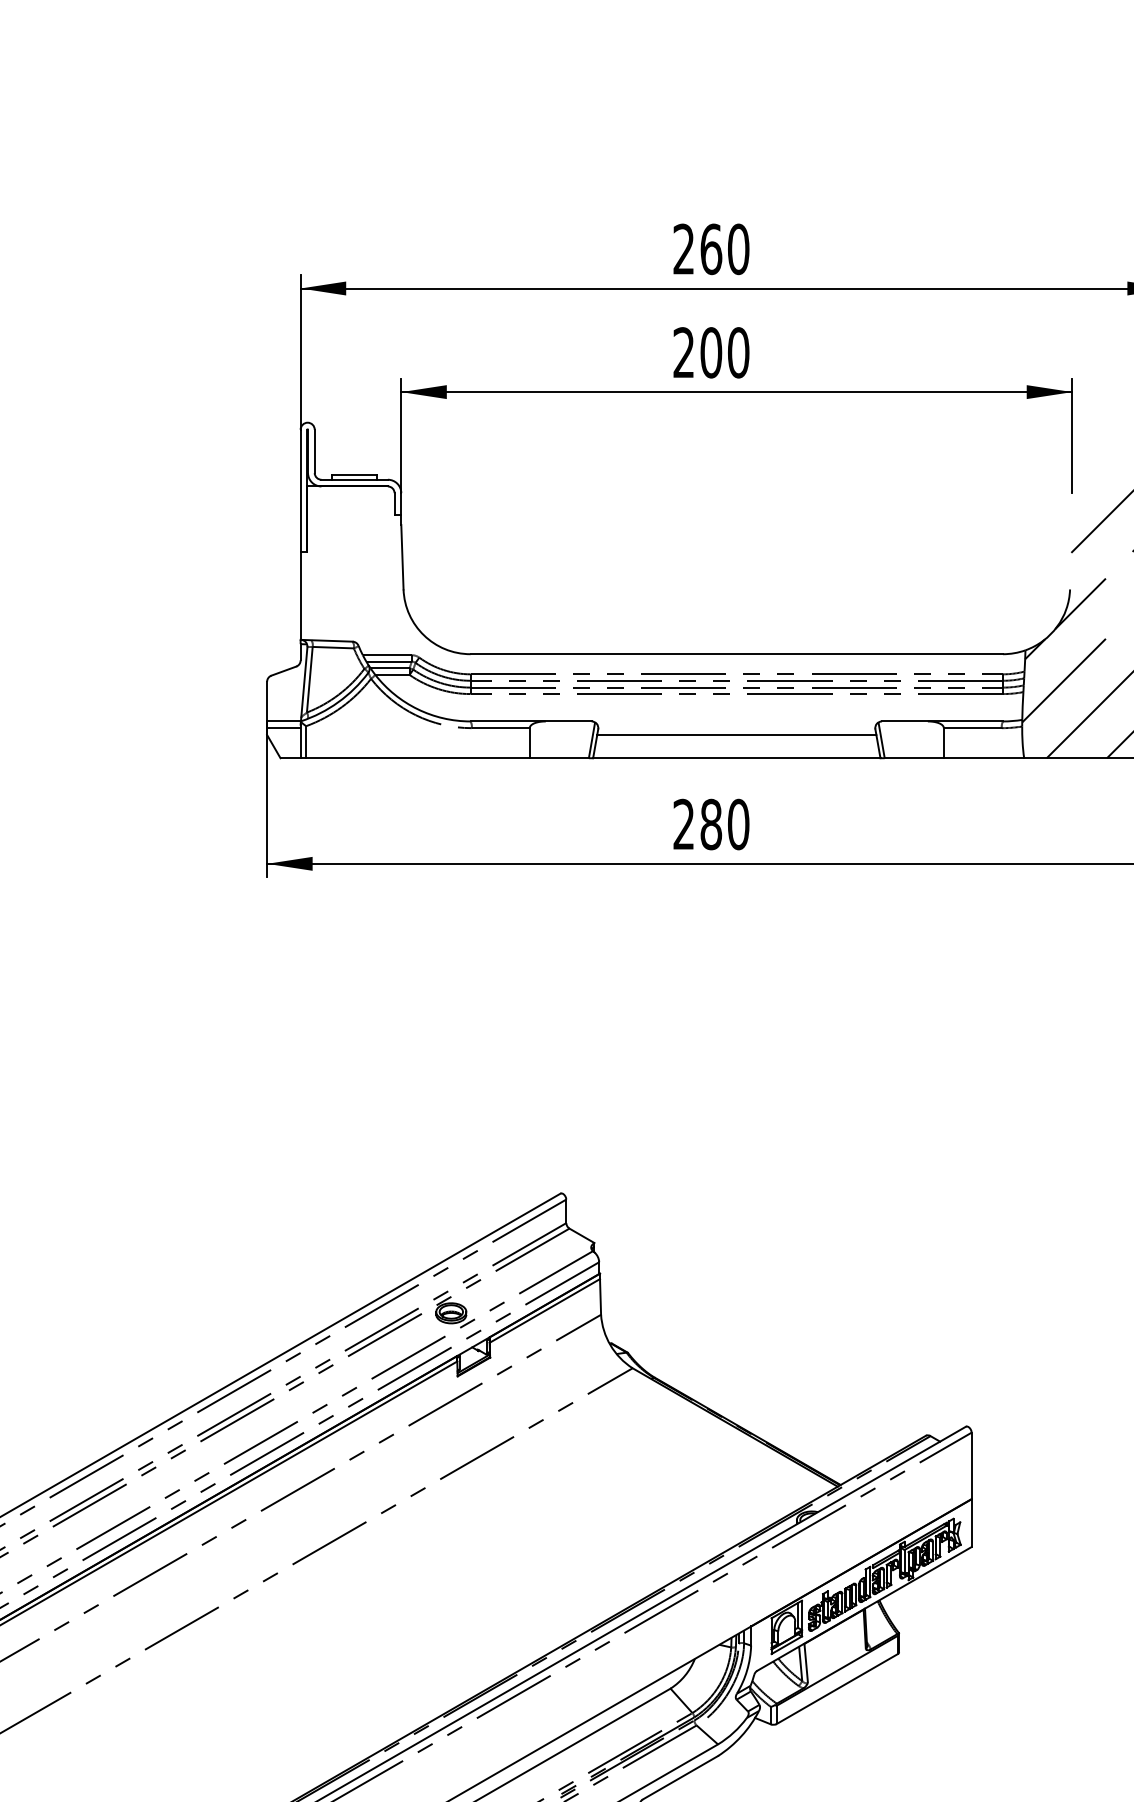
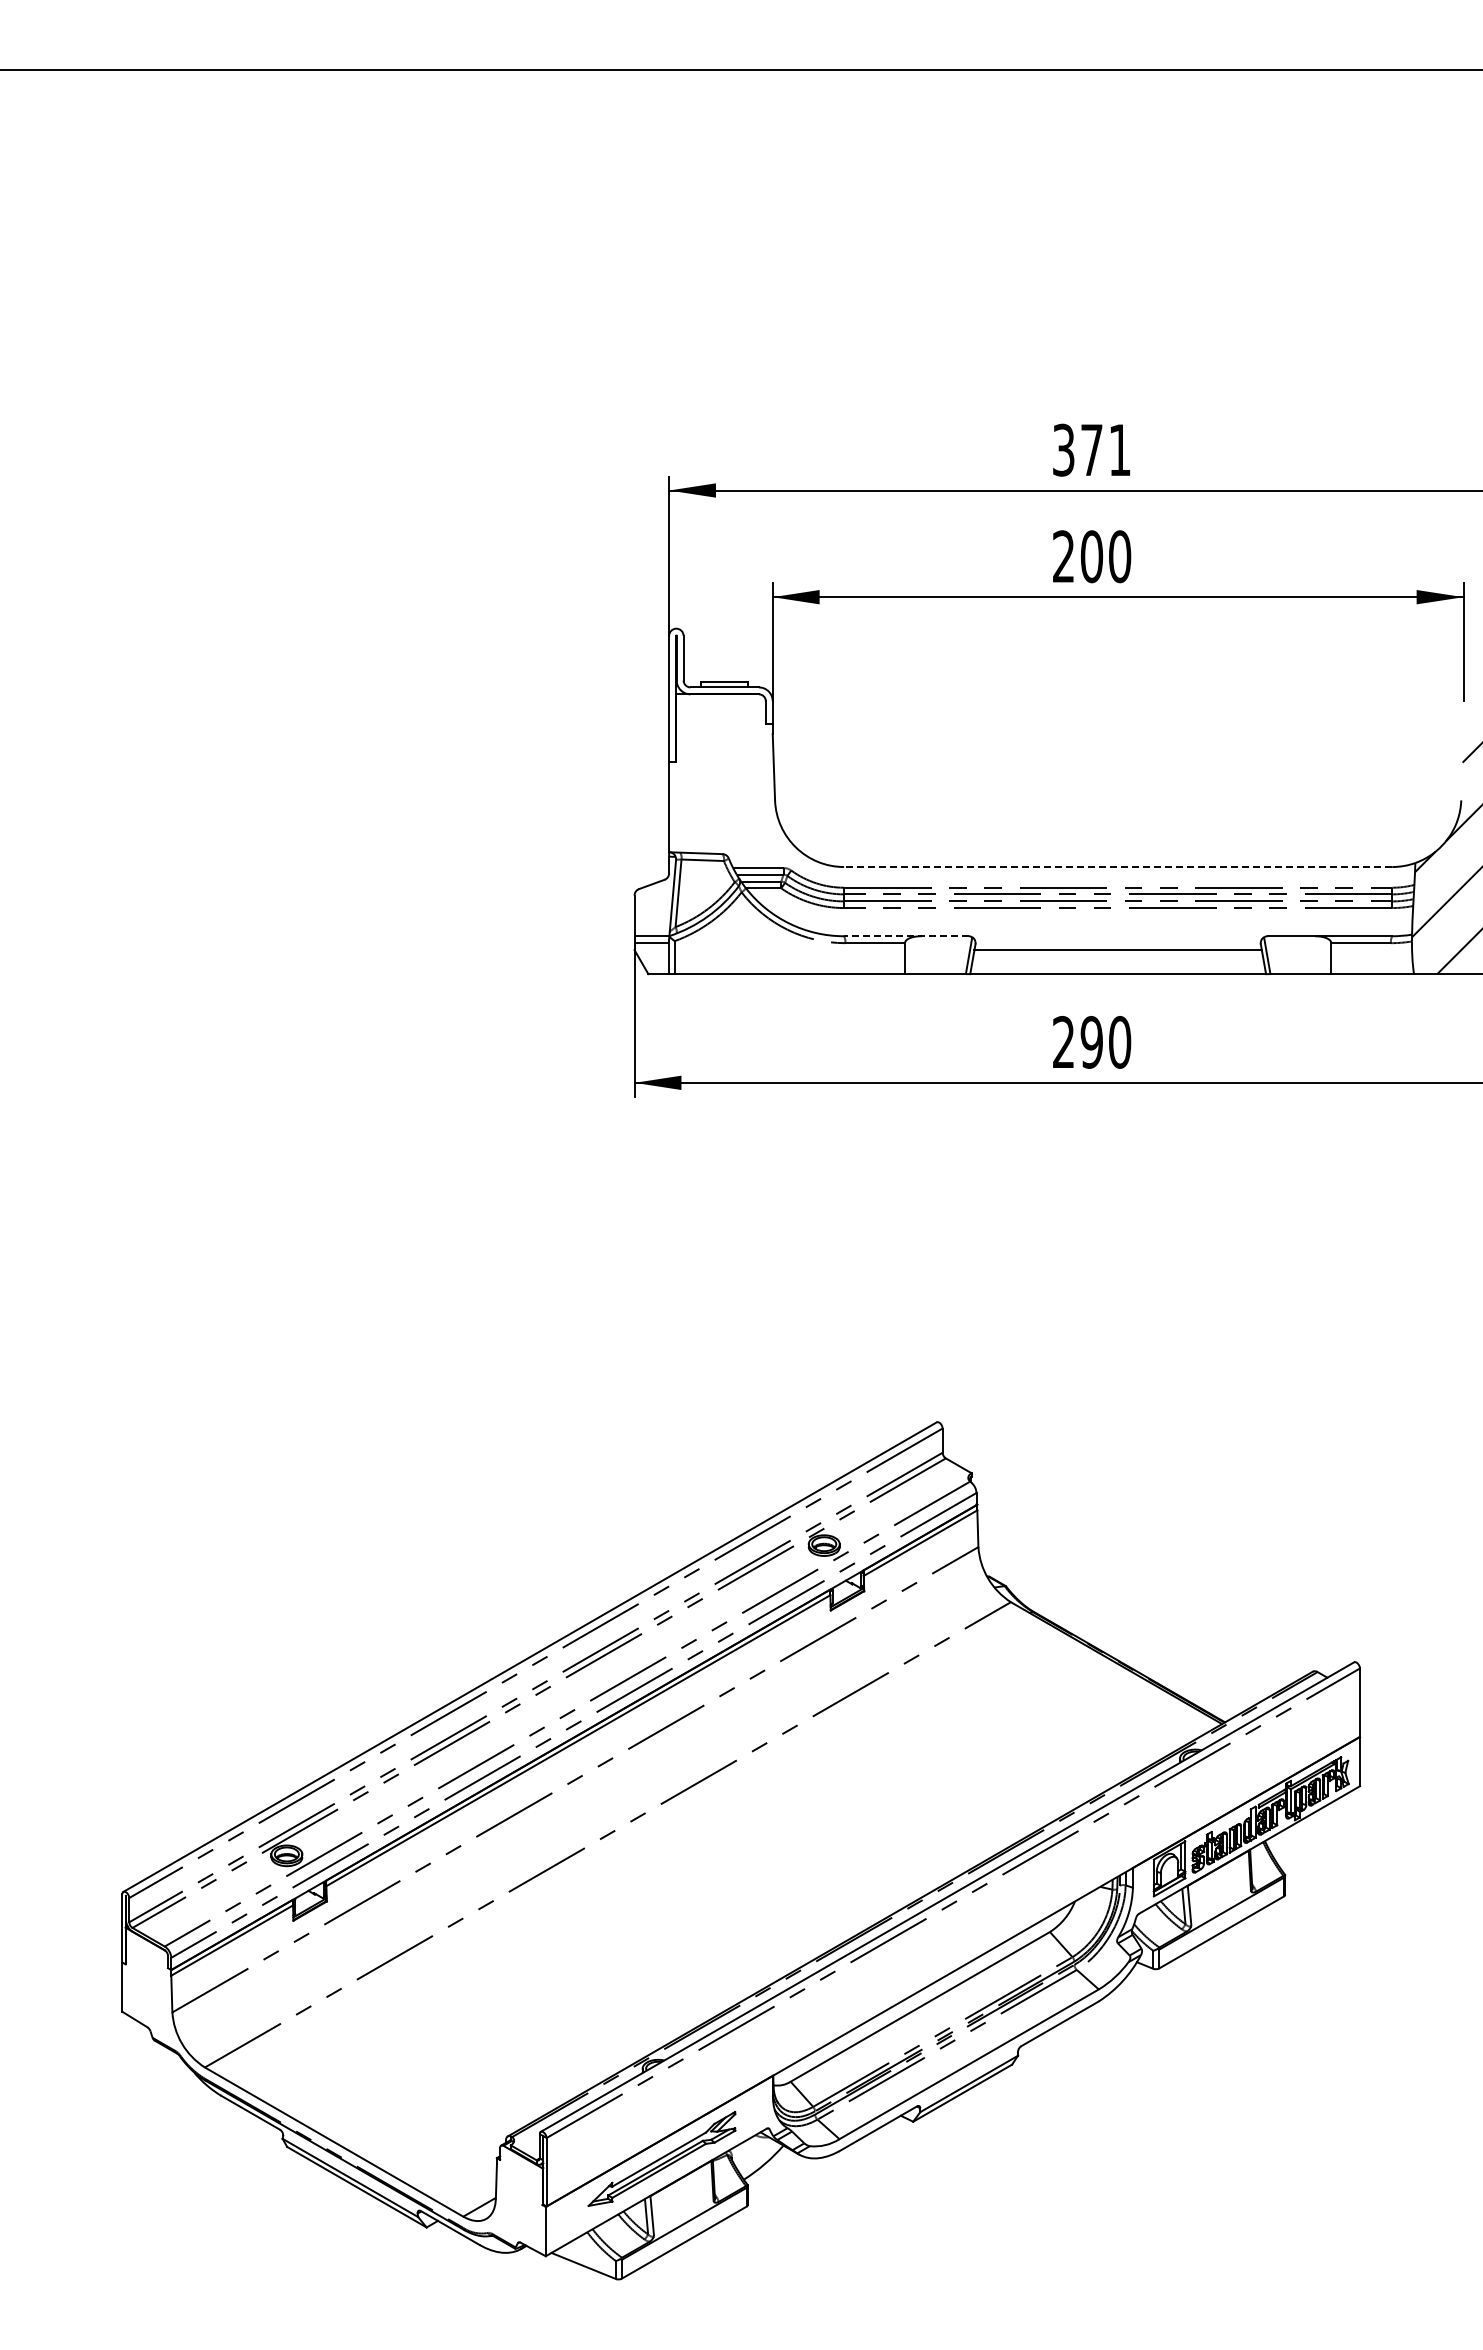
text: (711, 248) -> (1092, 449), 260 -> 371
line: (736, 654) -> (1117, 867), solid -> dashed
line: (530, 721) -> (905, 936), solid -> dashed
text: (710, 824) -> (1091, 1042), 280 -> 290

